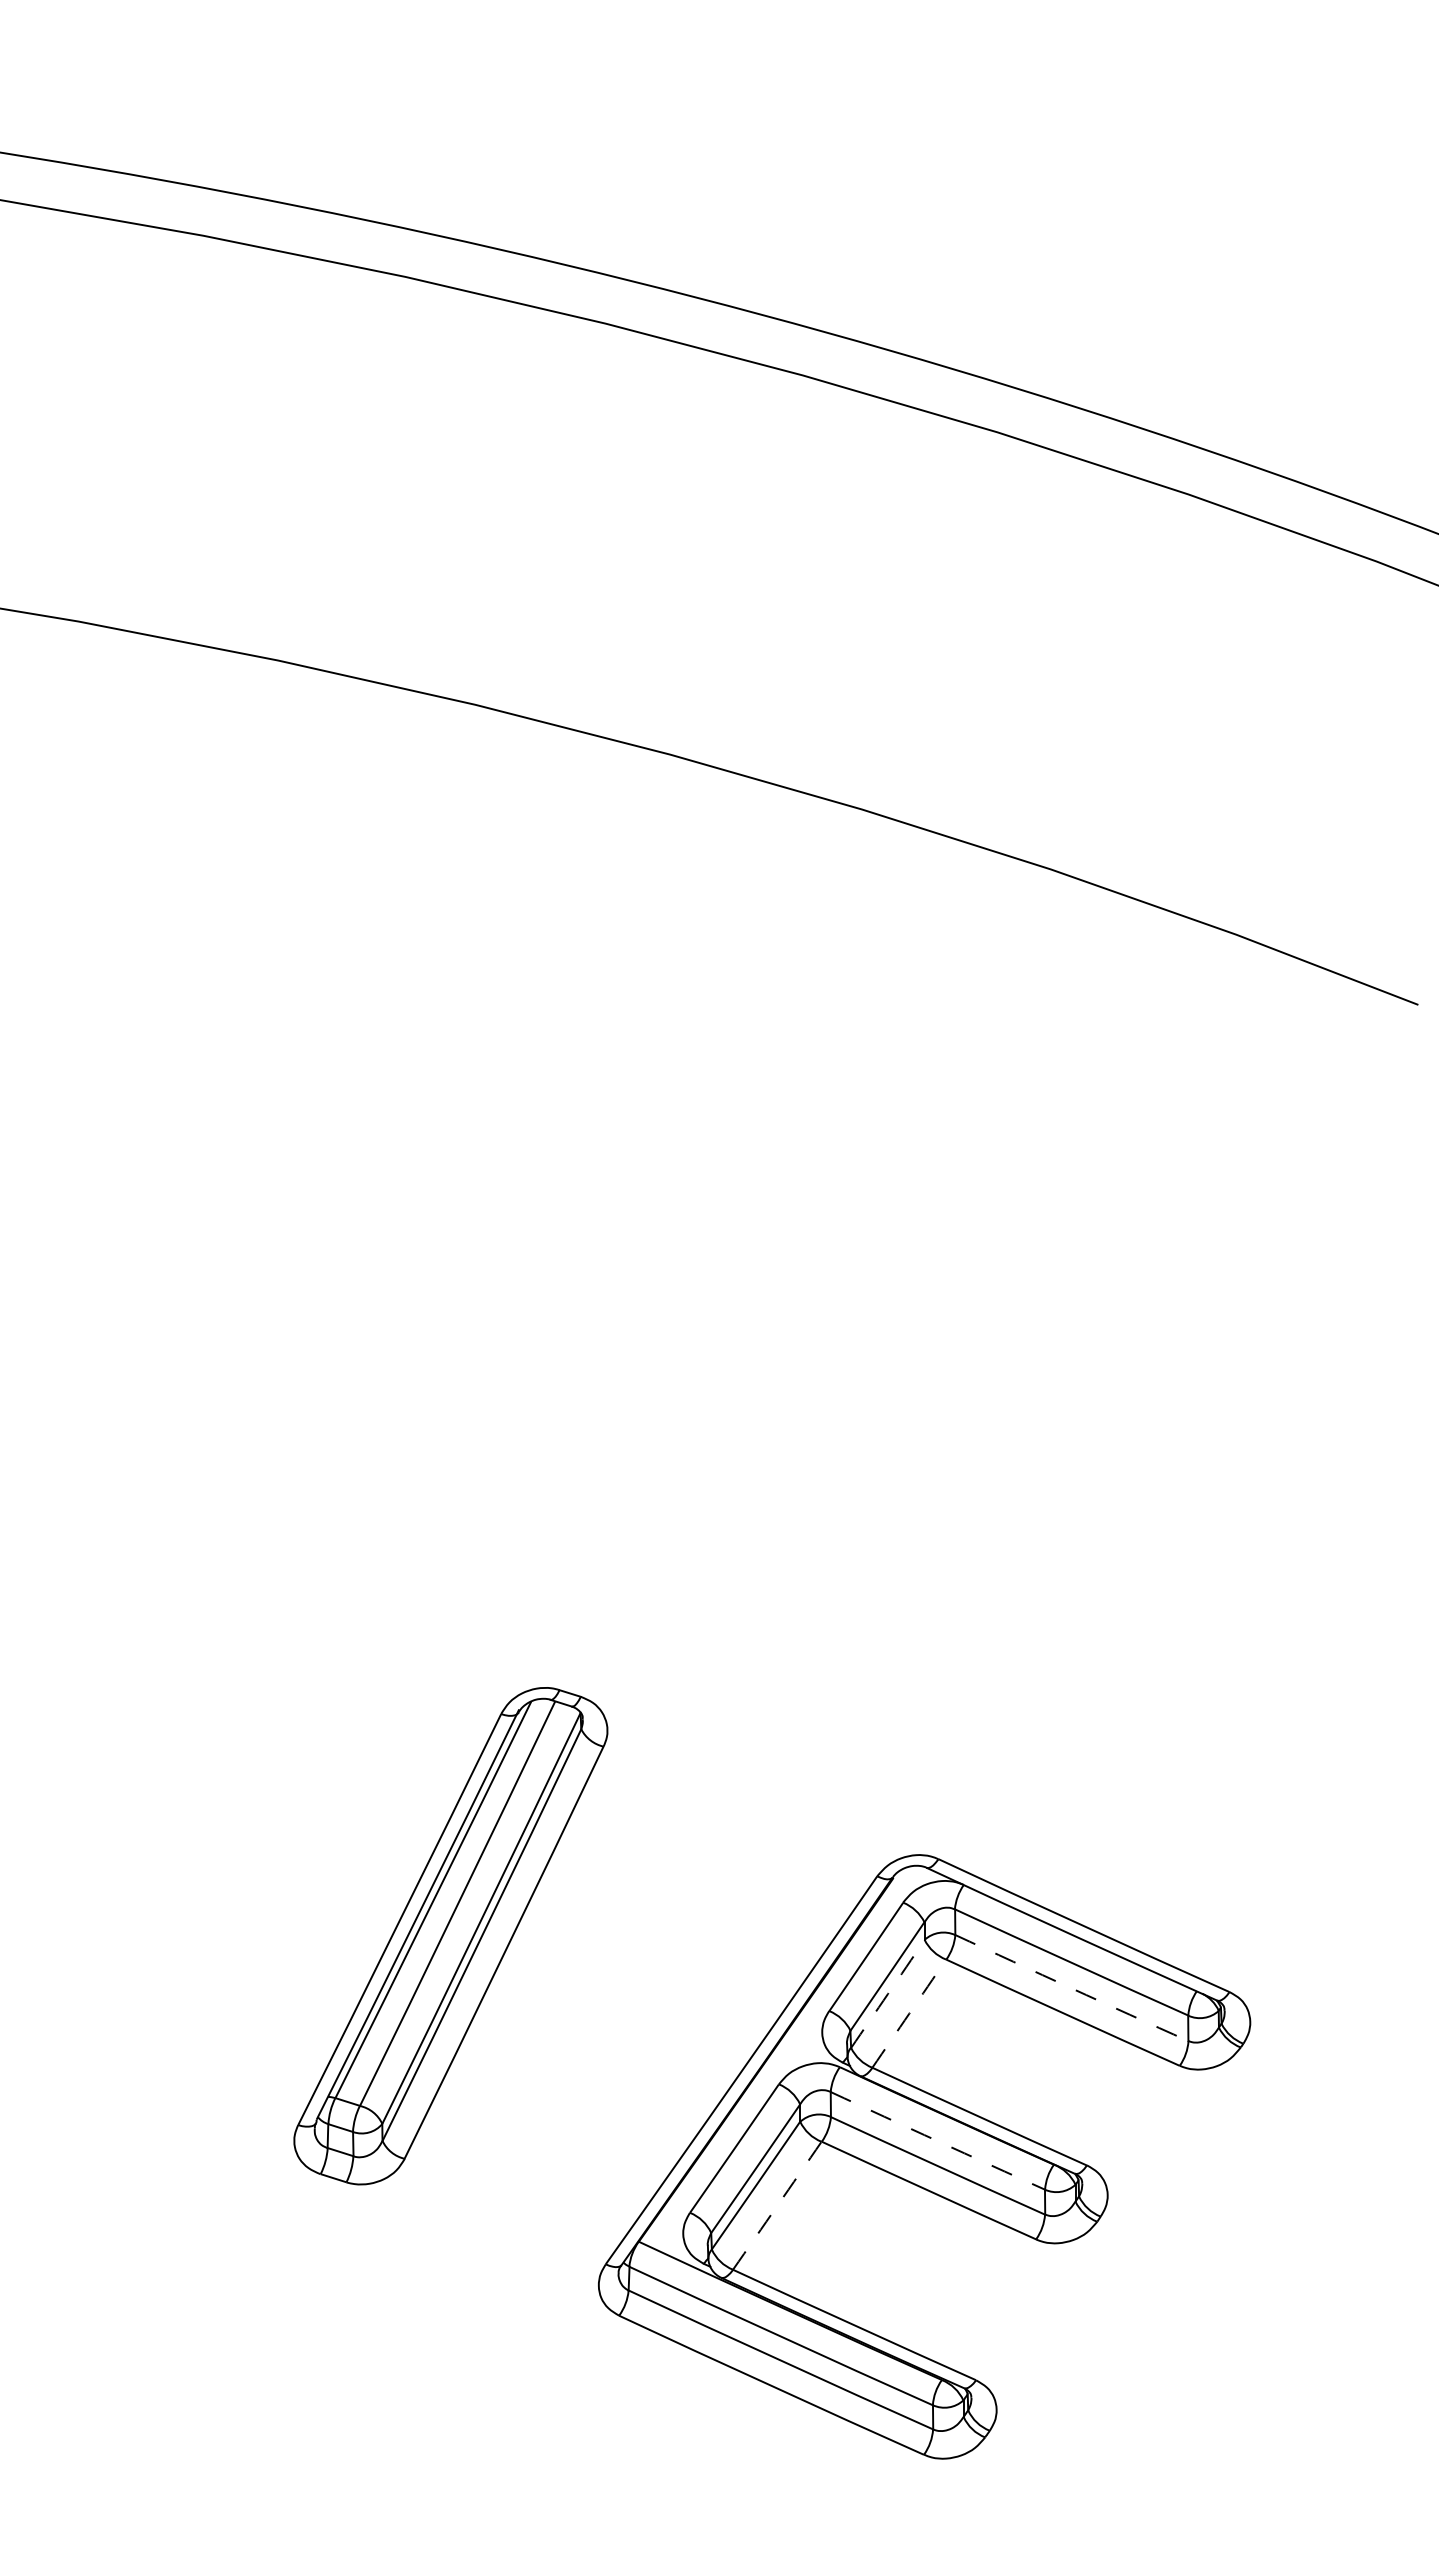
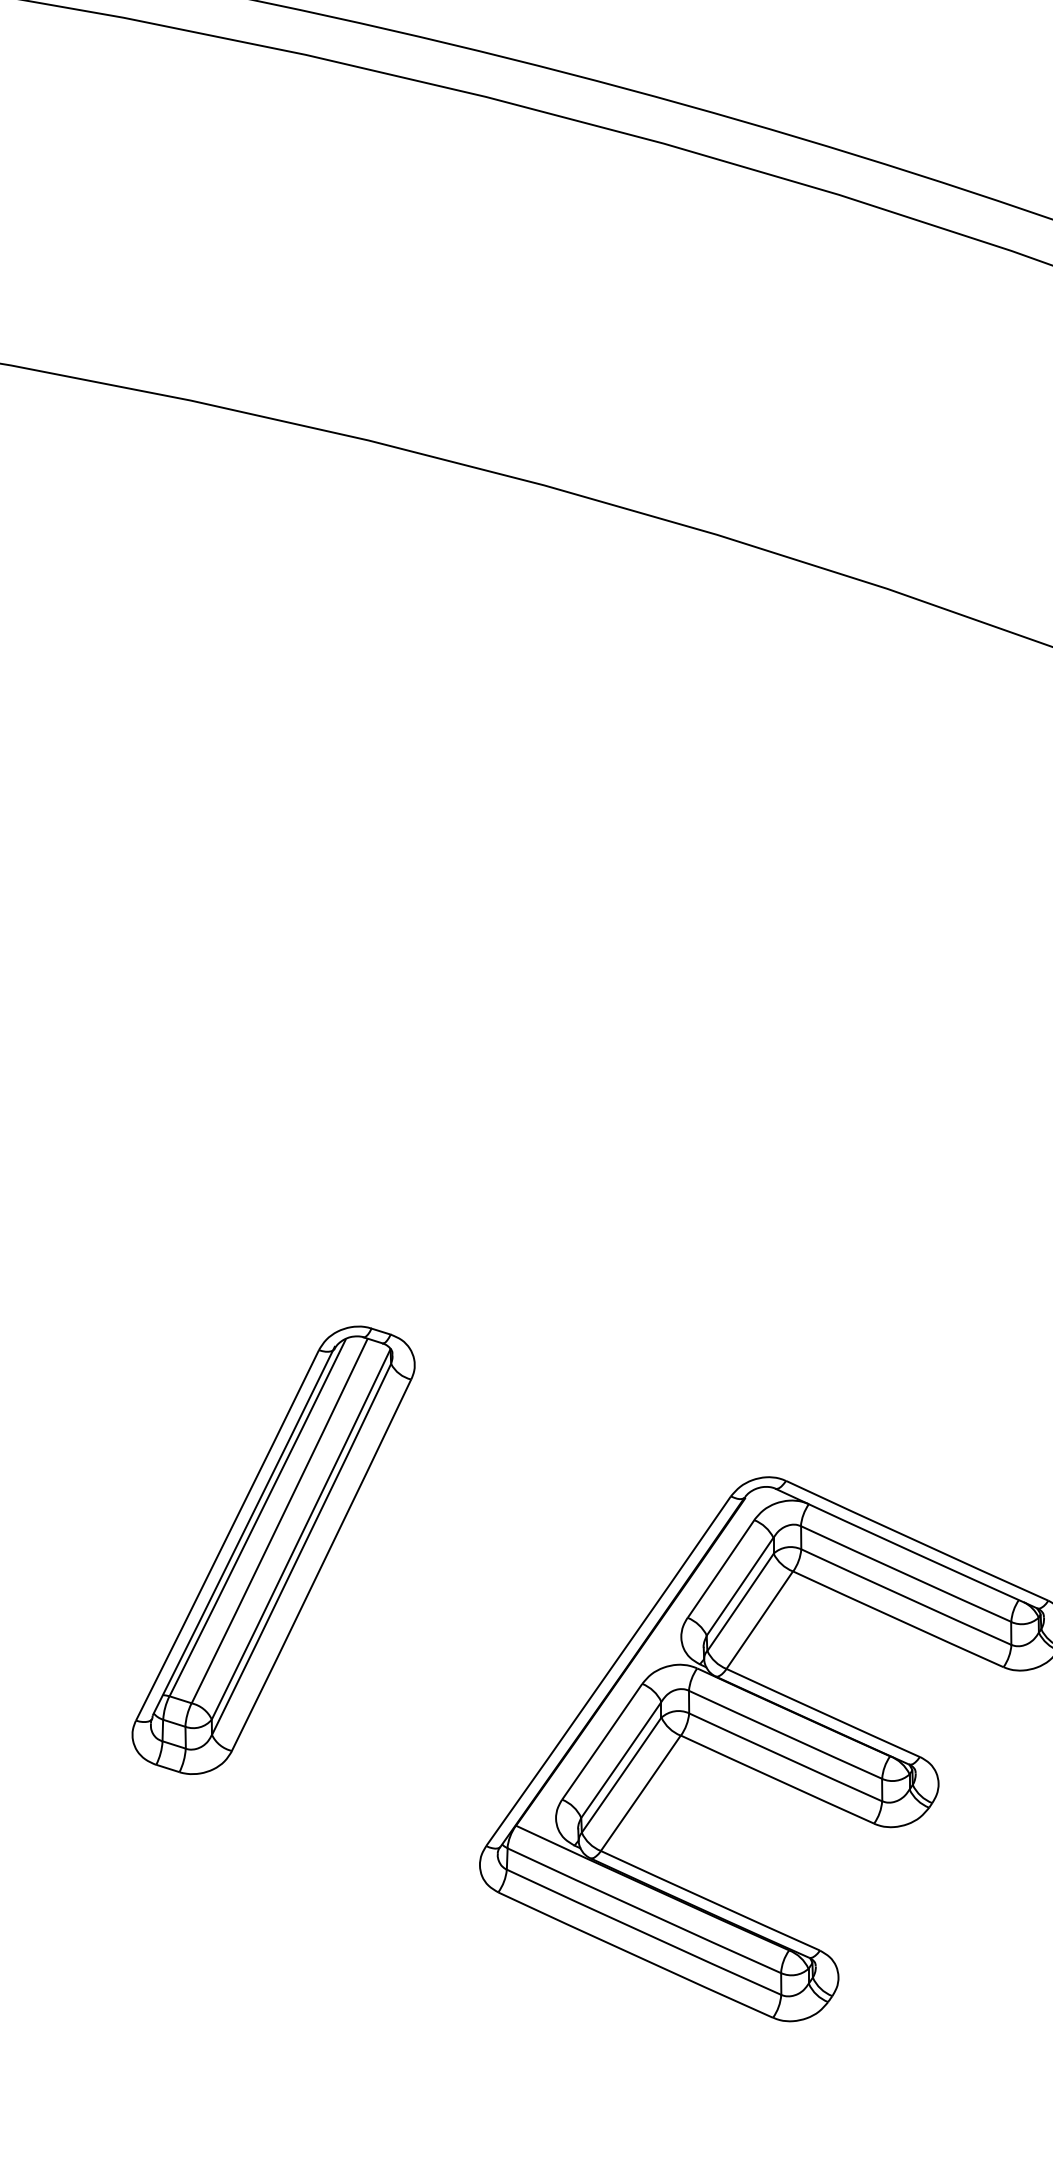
part: (450, 1936) -> (273, 1550), moved
arc: (1071, 1988) -> (905, 1597), dashed -> solid
arc: (888, 1993) -> (741, 1602), dashed -> solid
arc: (909, 2013) -> (759, 1620), dashed -> solid
arc: (937, 2141) -> (785, 1735), dashed -> solid
arc: (777, 2205) -> (641, 1793), dashed -> solid

